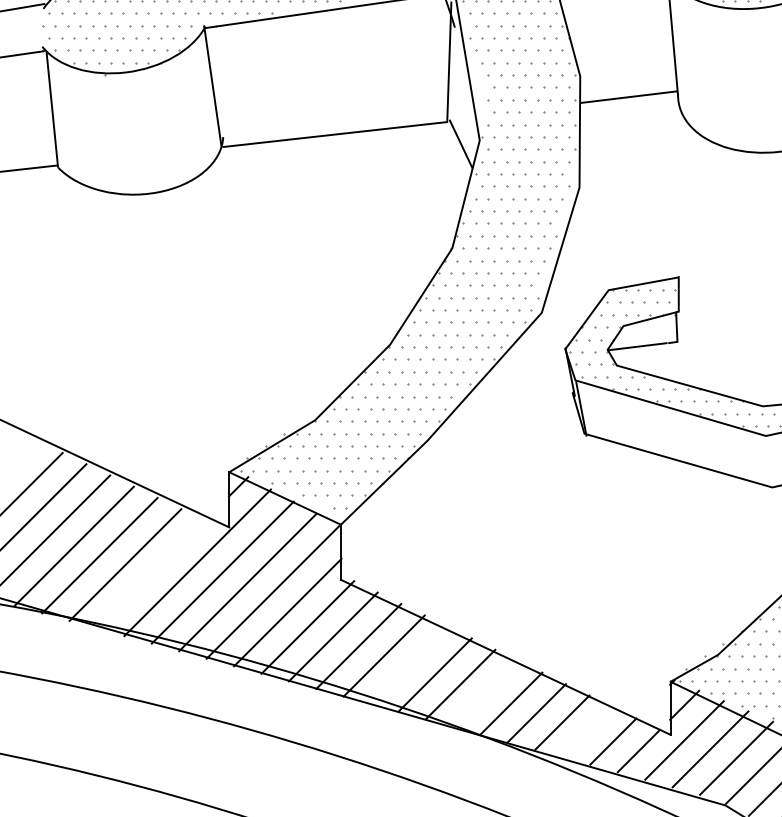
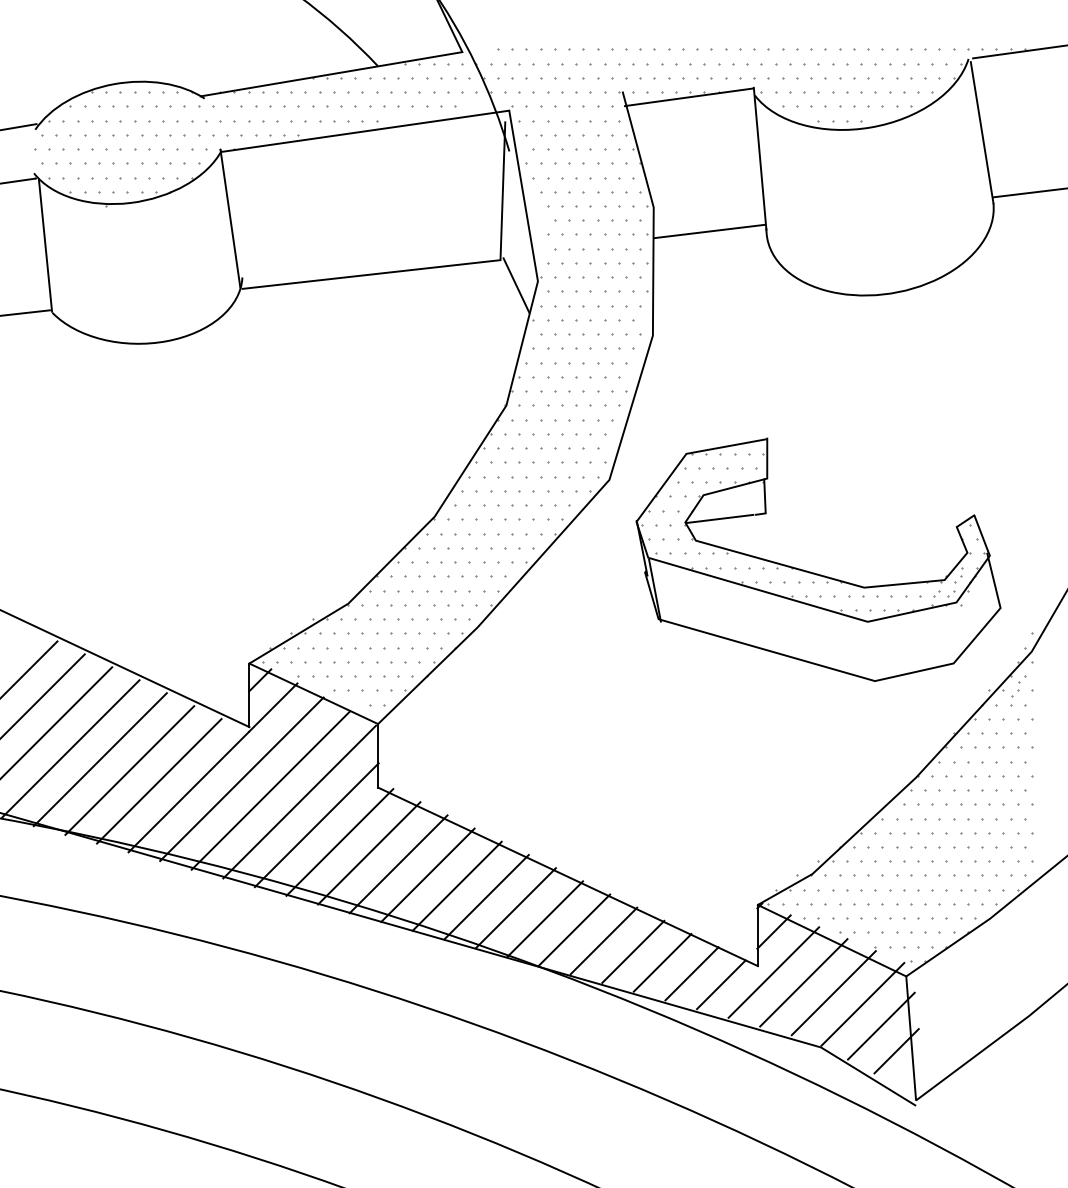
line: (151, 574) -> (159, 781), added
line: (409, 664) -> (456, 885), added
line: (486, 693) -> (545, 918), added
line: (587, 731) -> (662, 962), added

